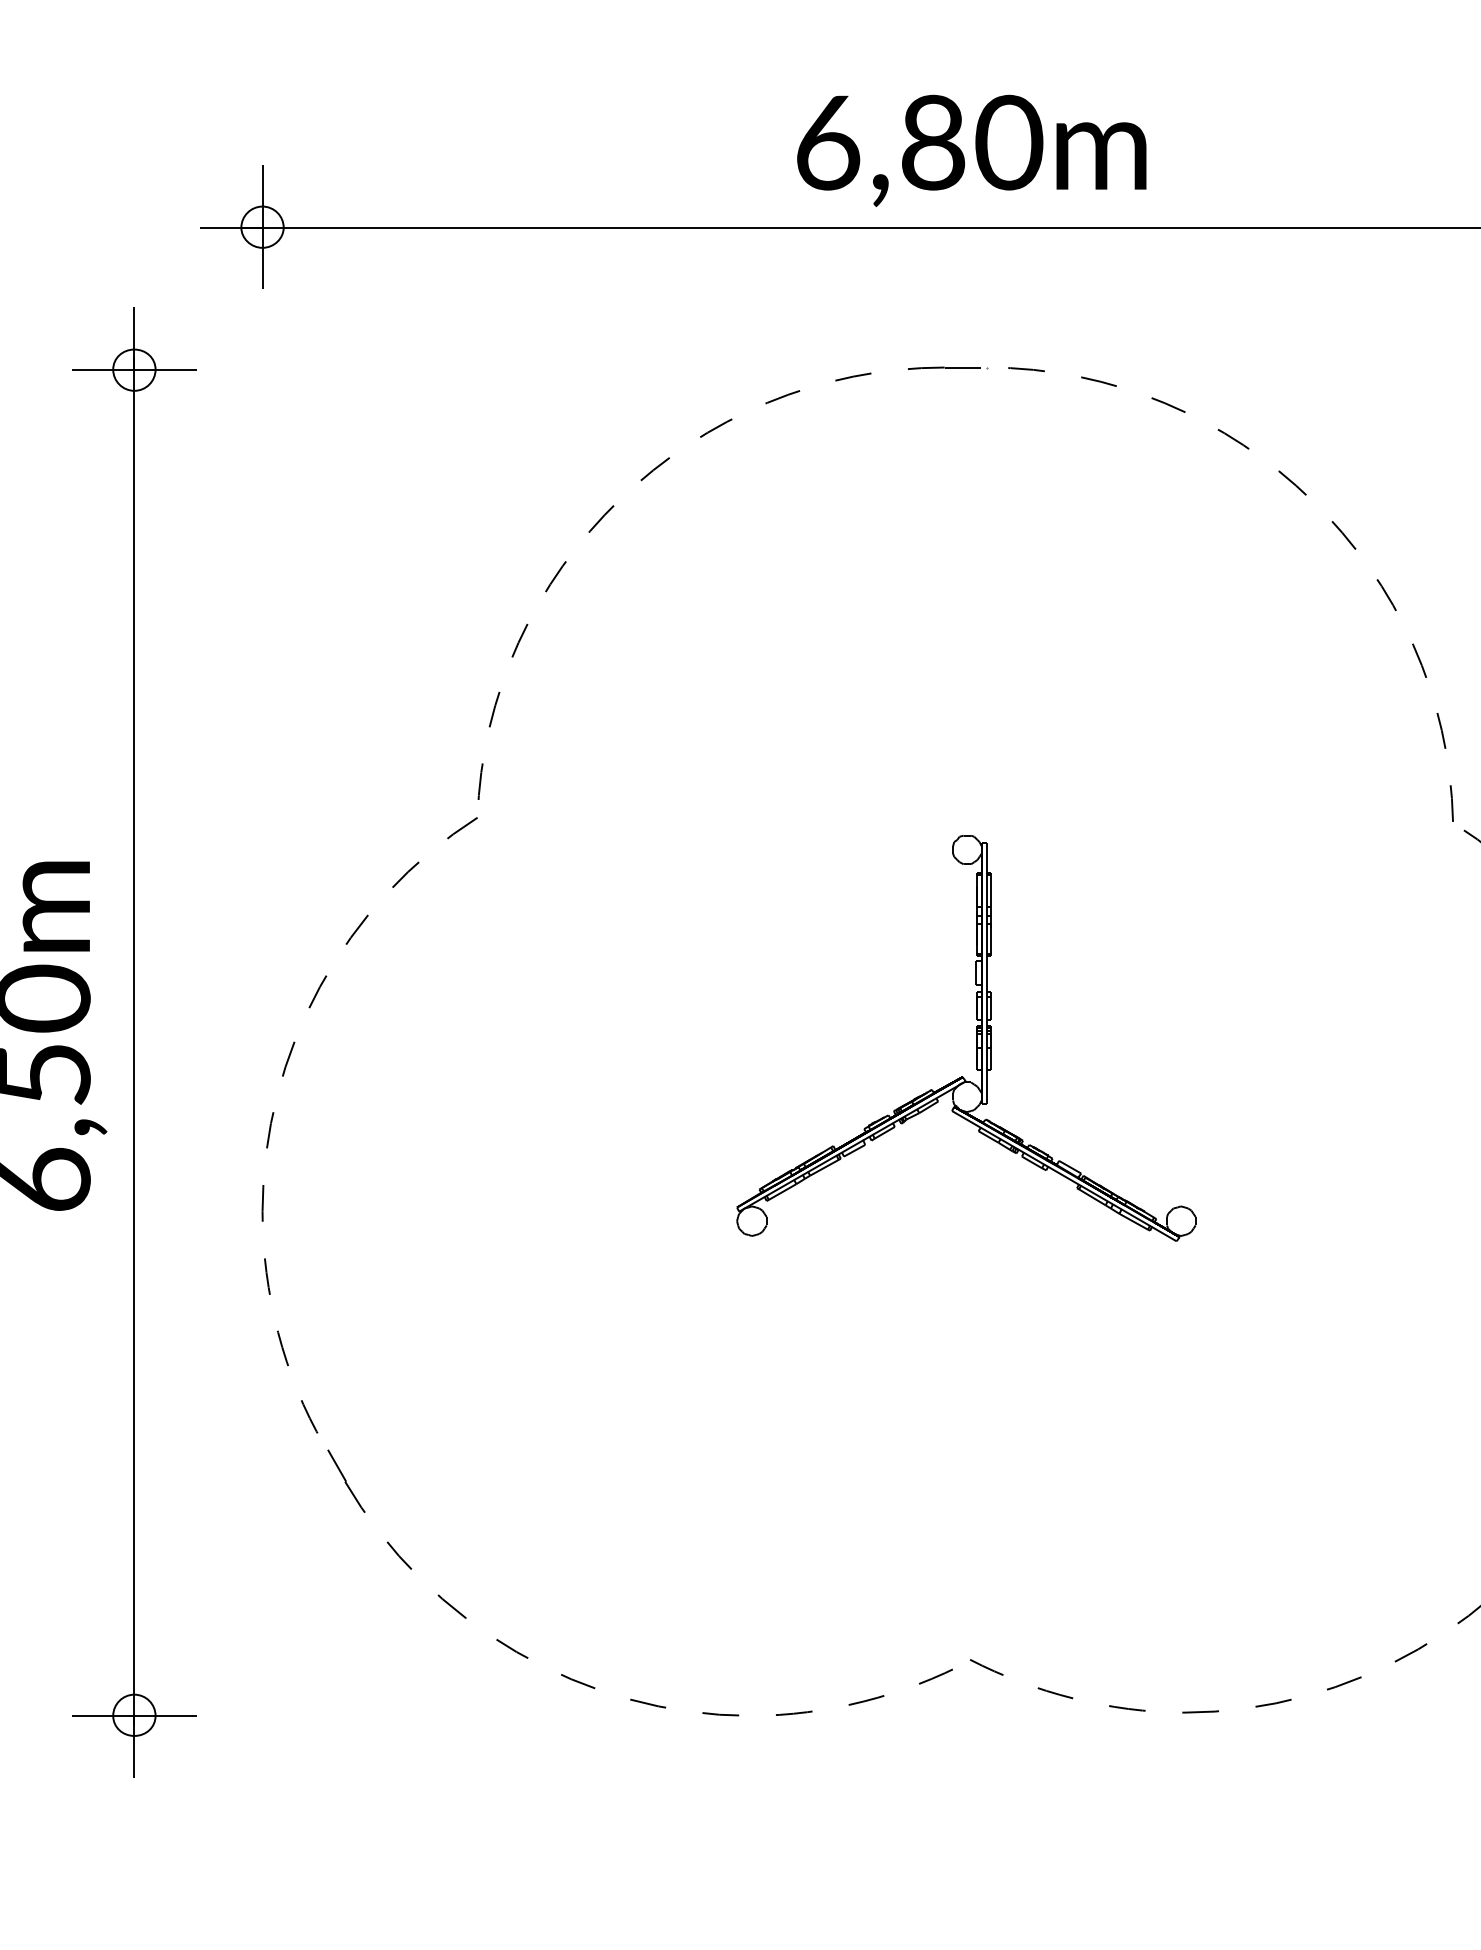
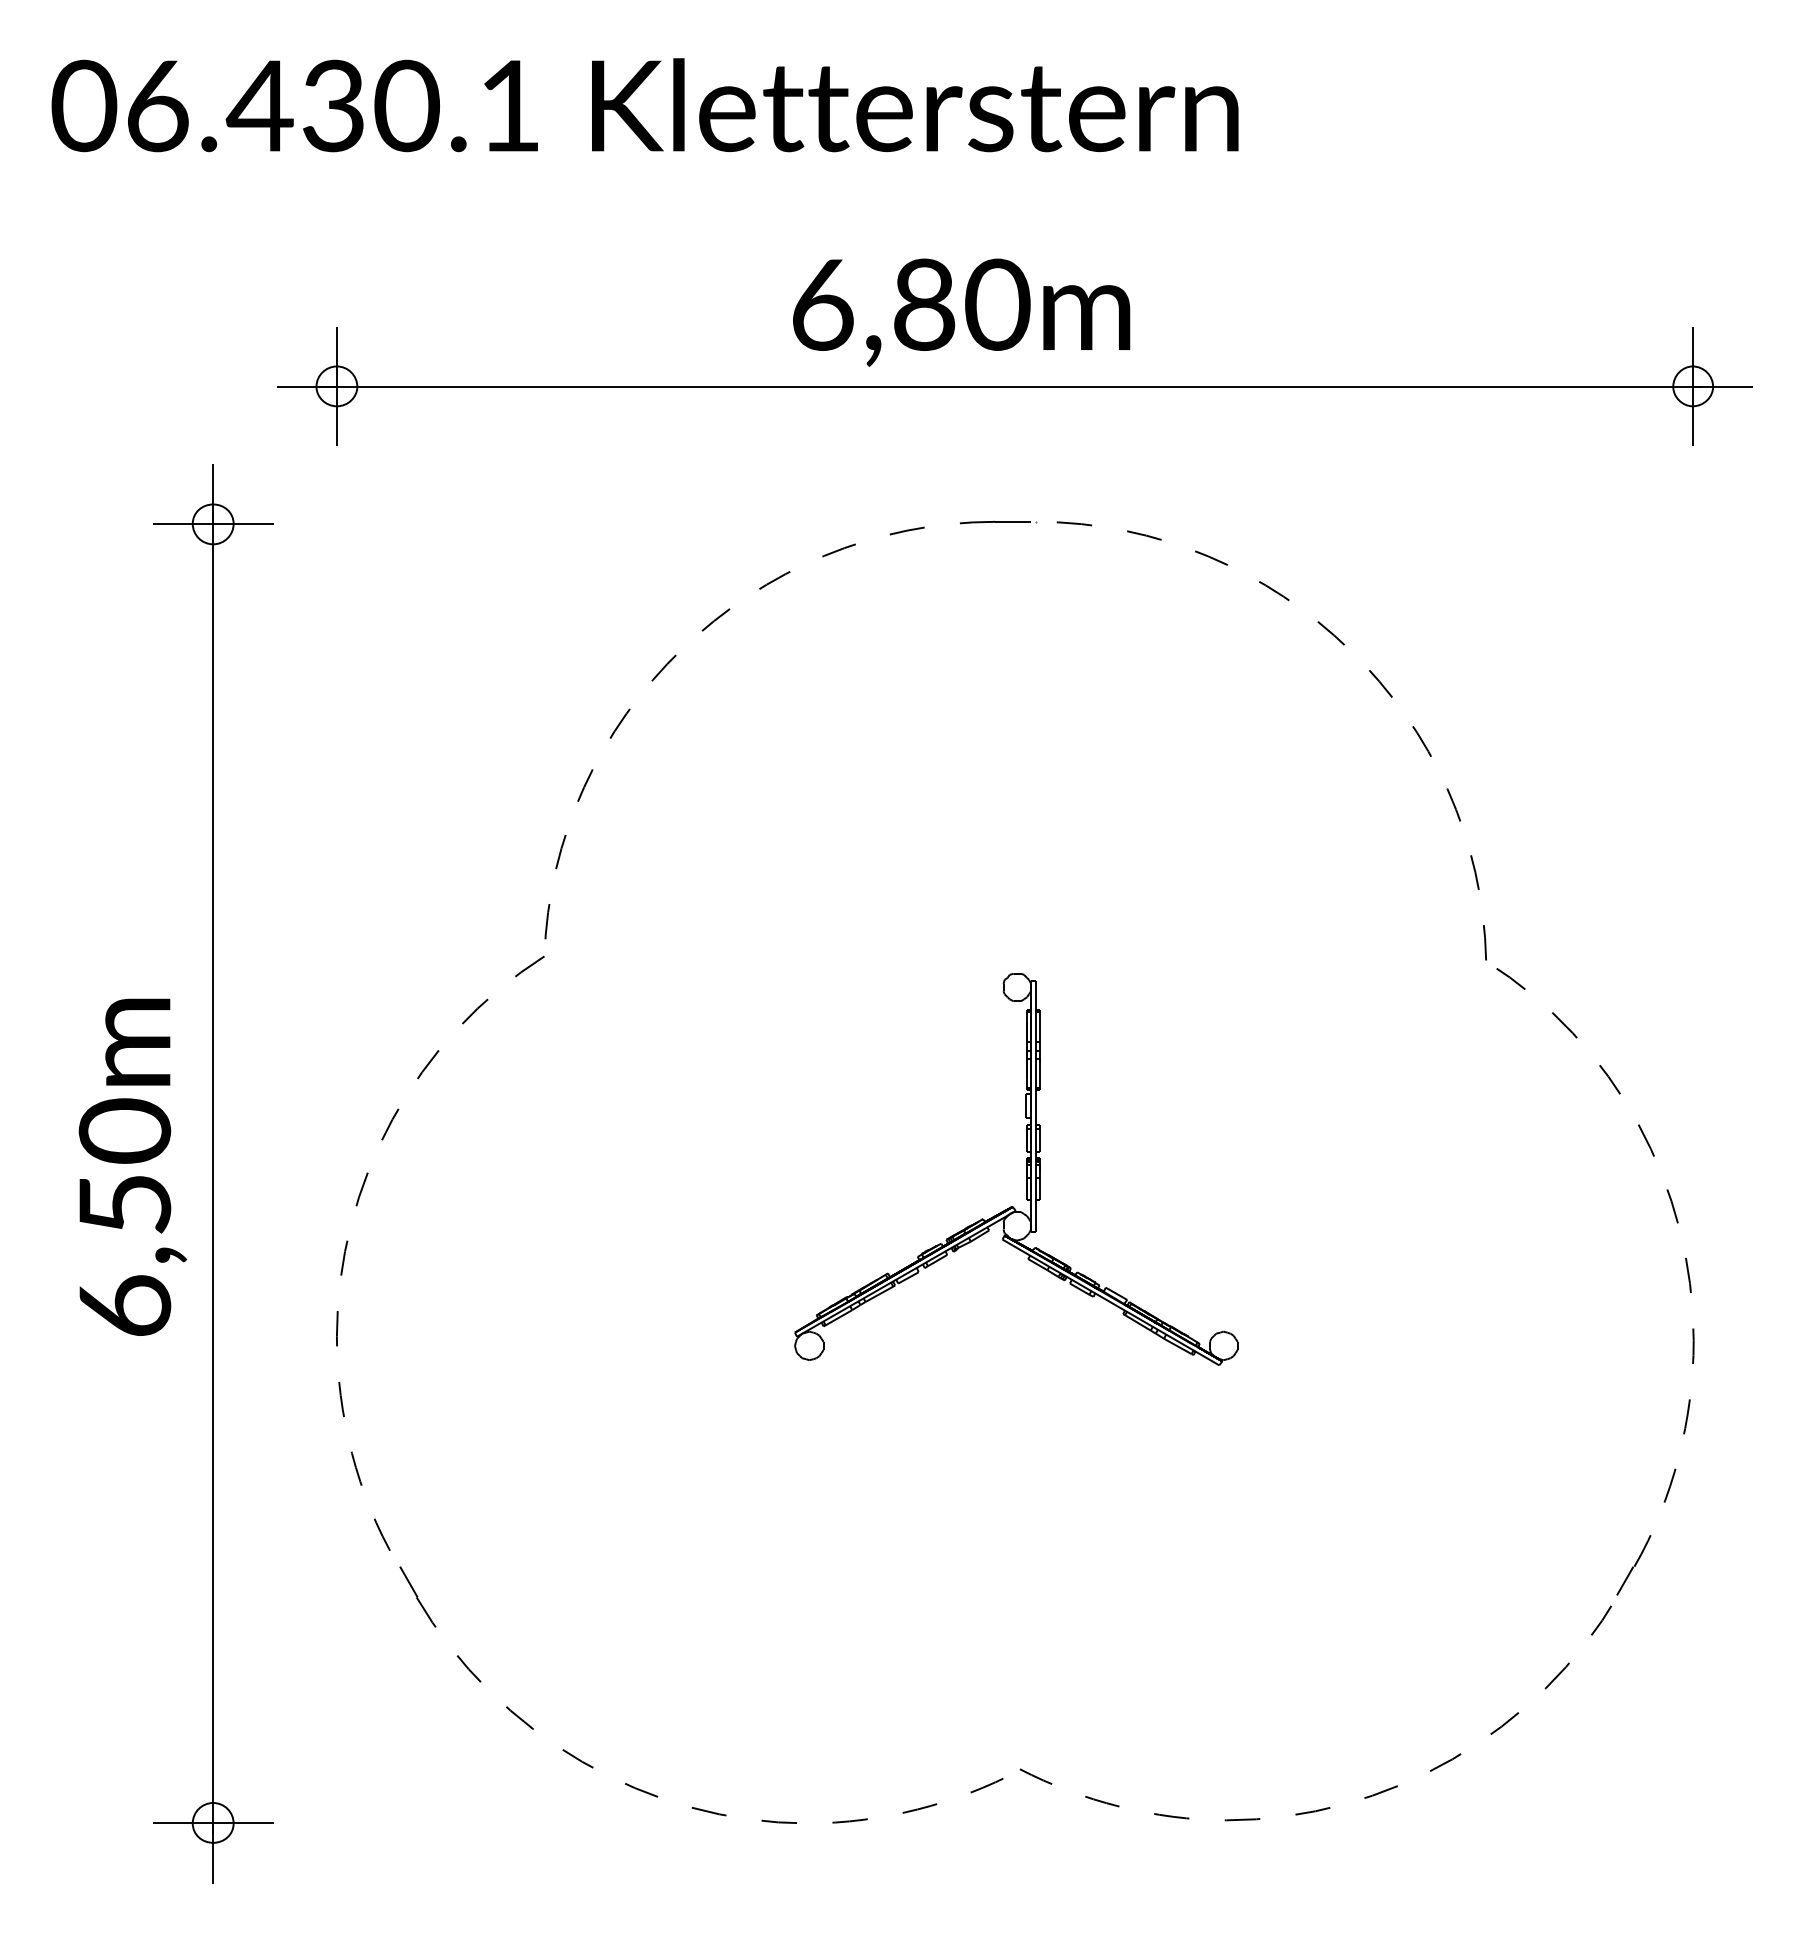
text: (971, 150) -> (961, 312), moved

